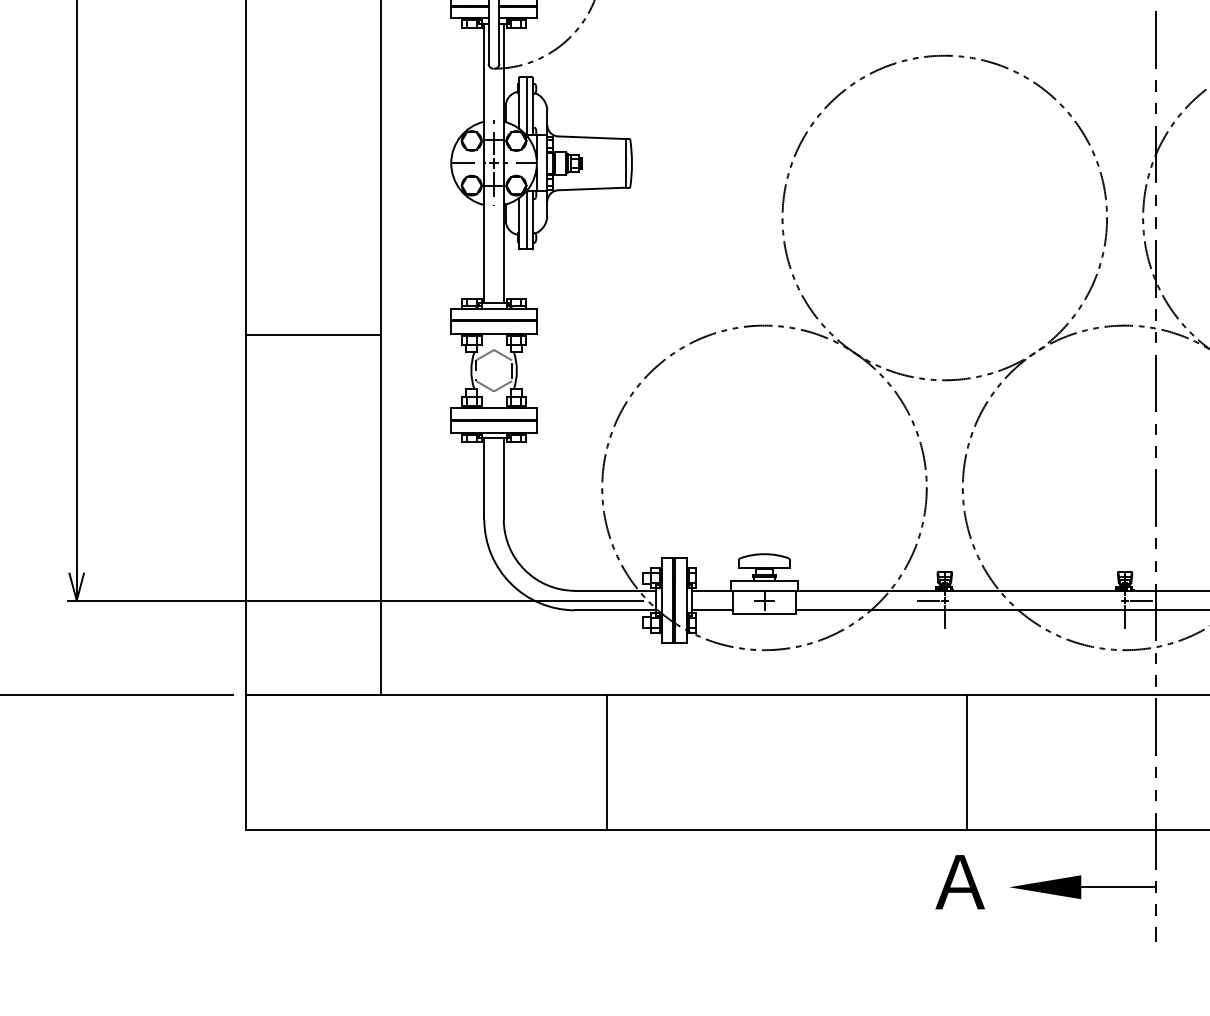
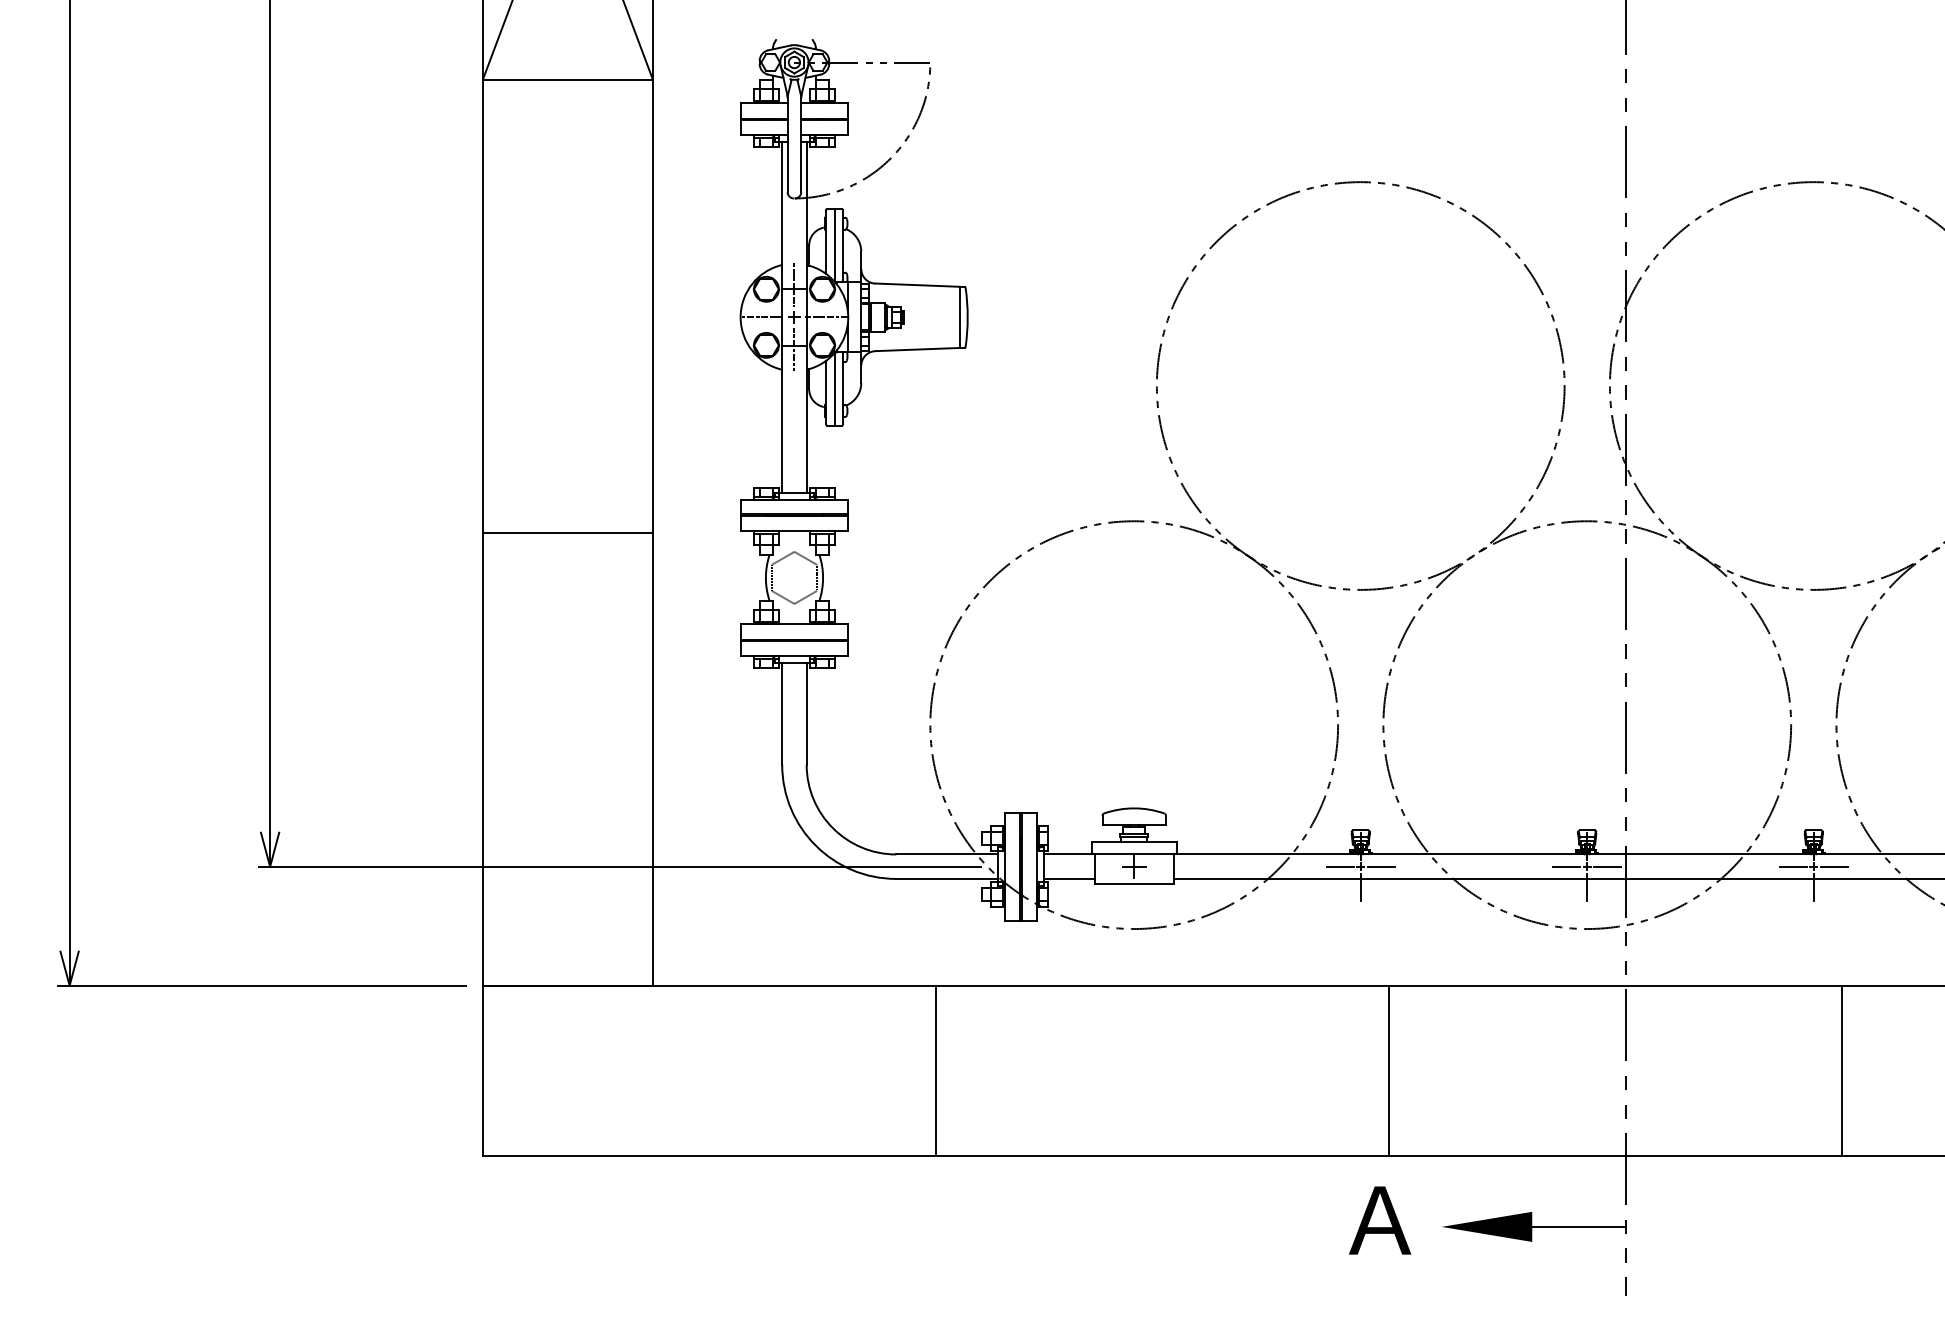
line: (960, 600) -> (1380, 866), added
line: (1108, 600) -> (1566, 866), added

